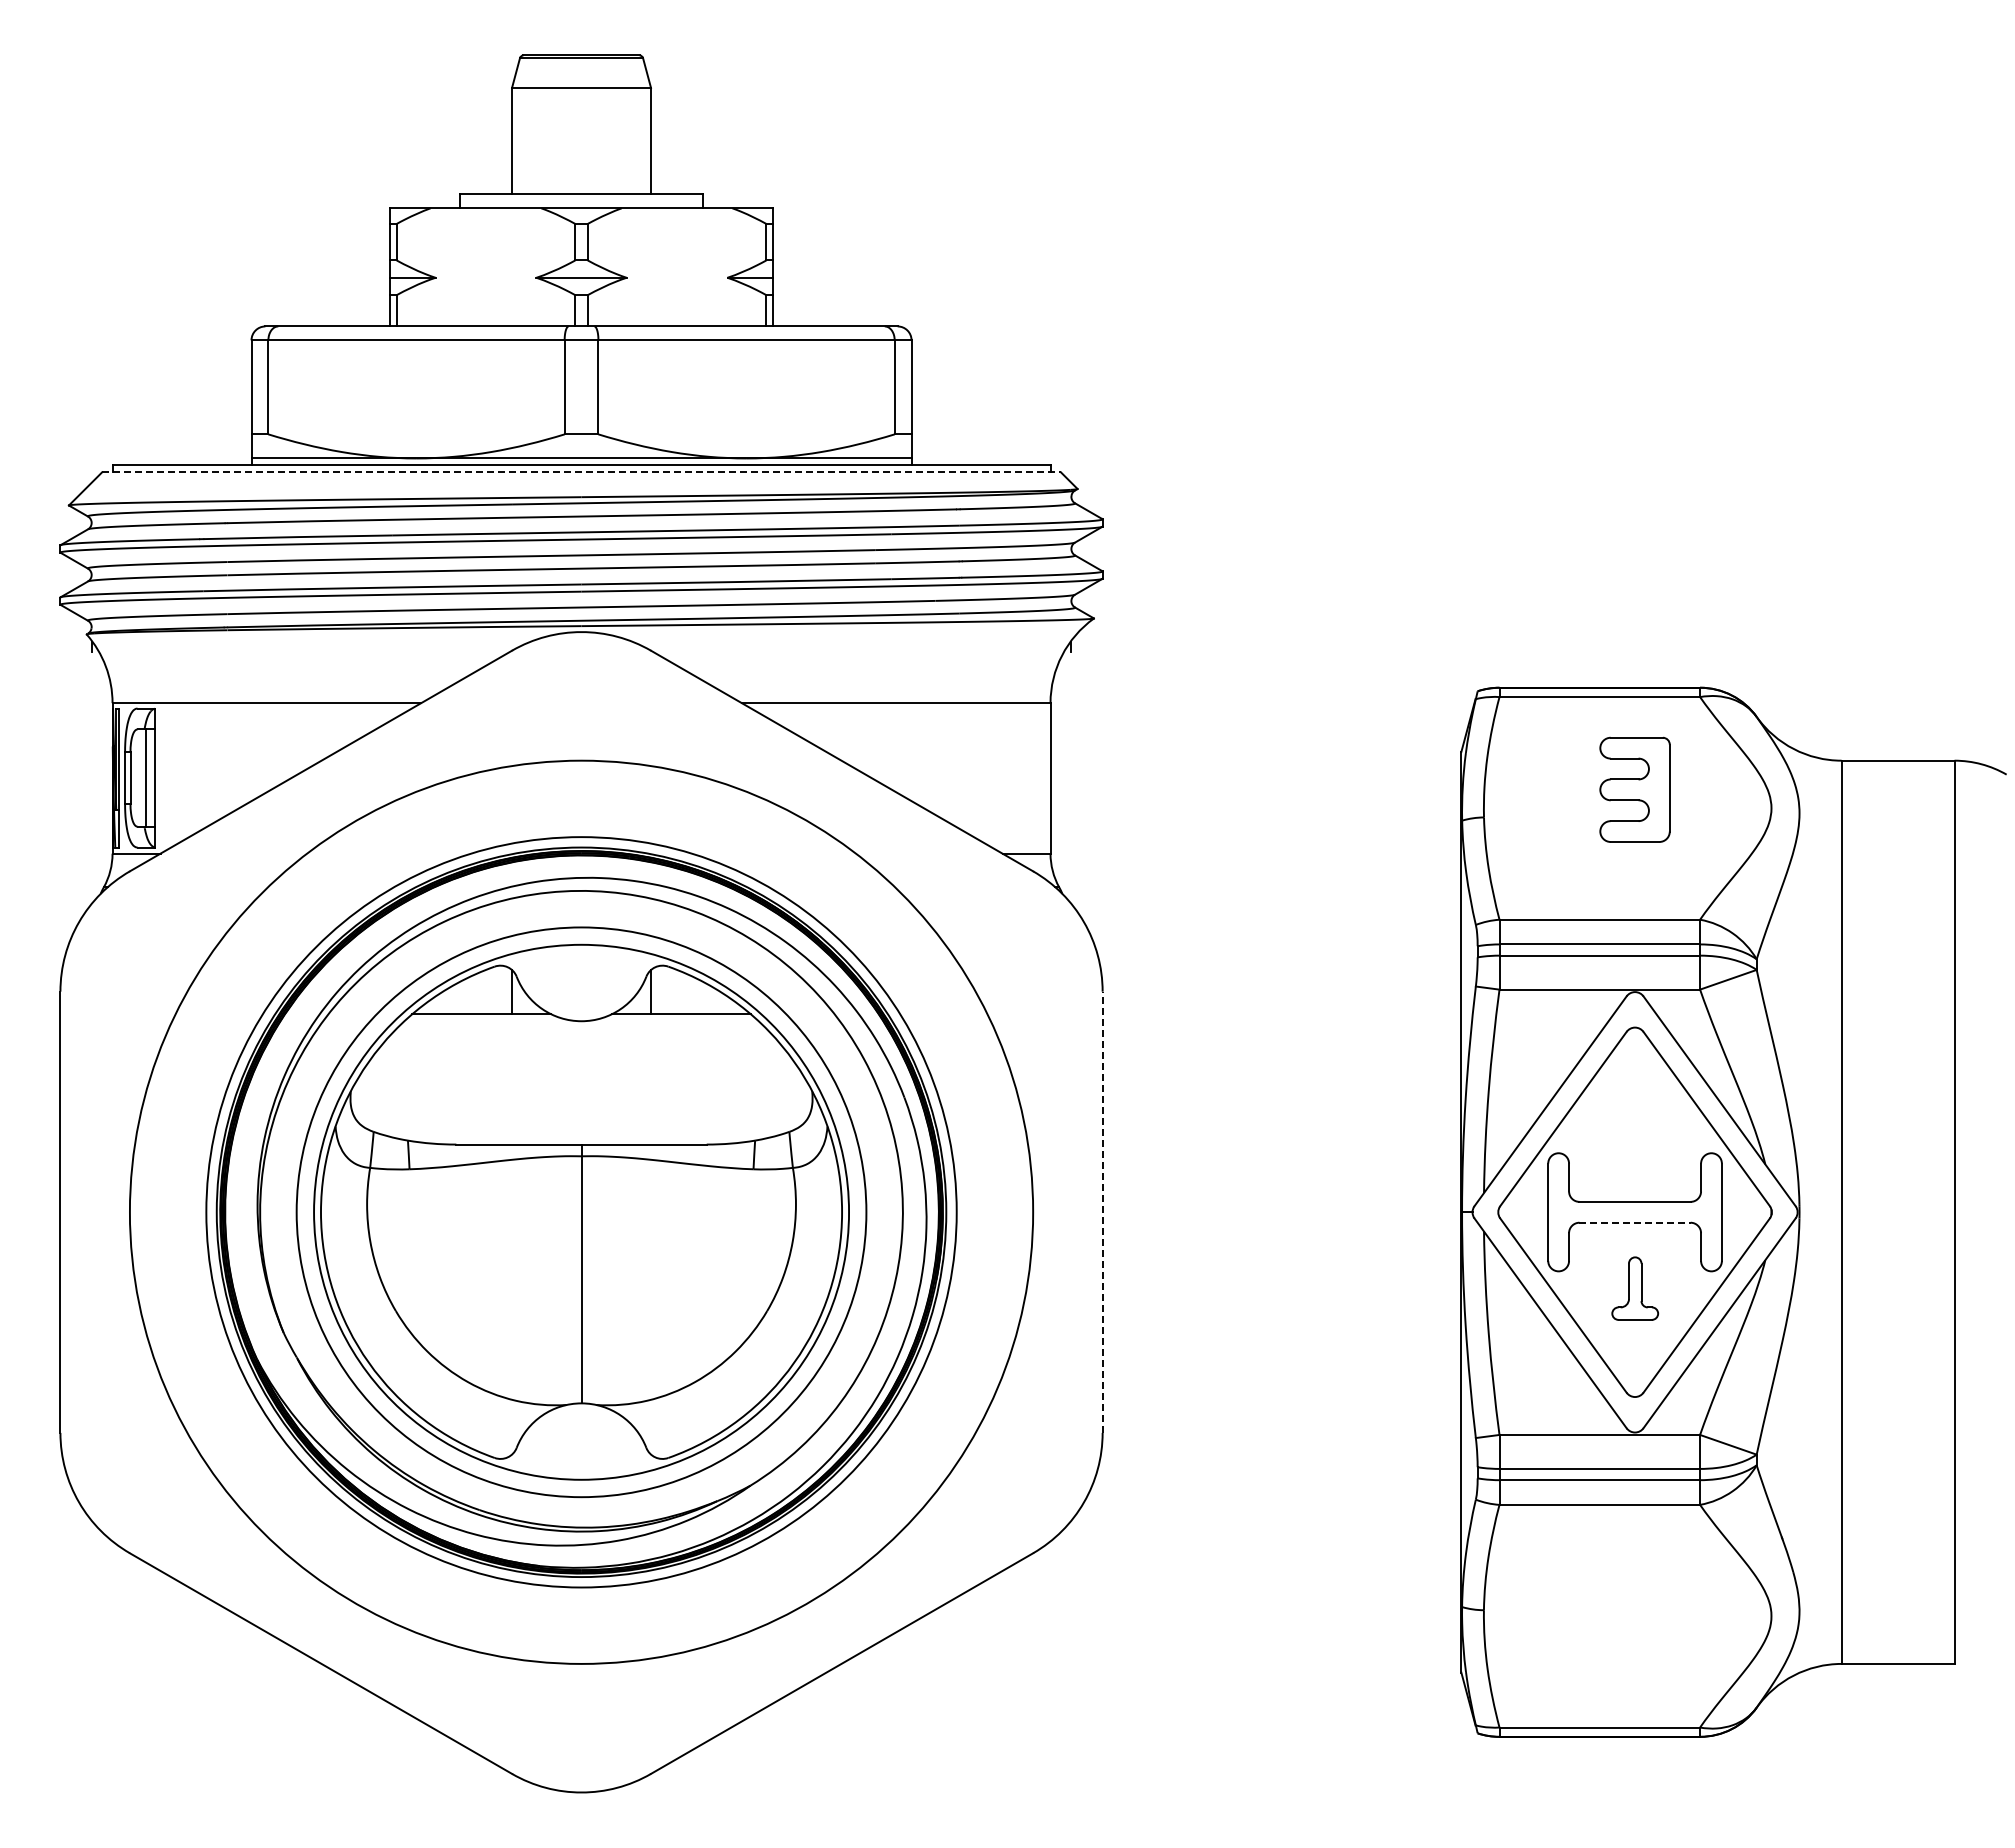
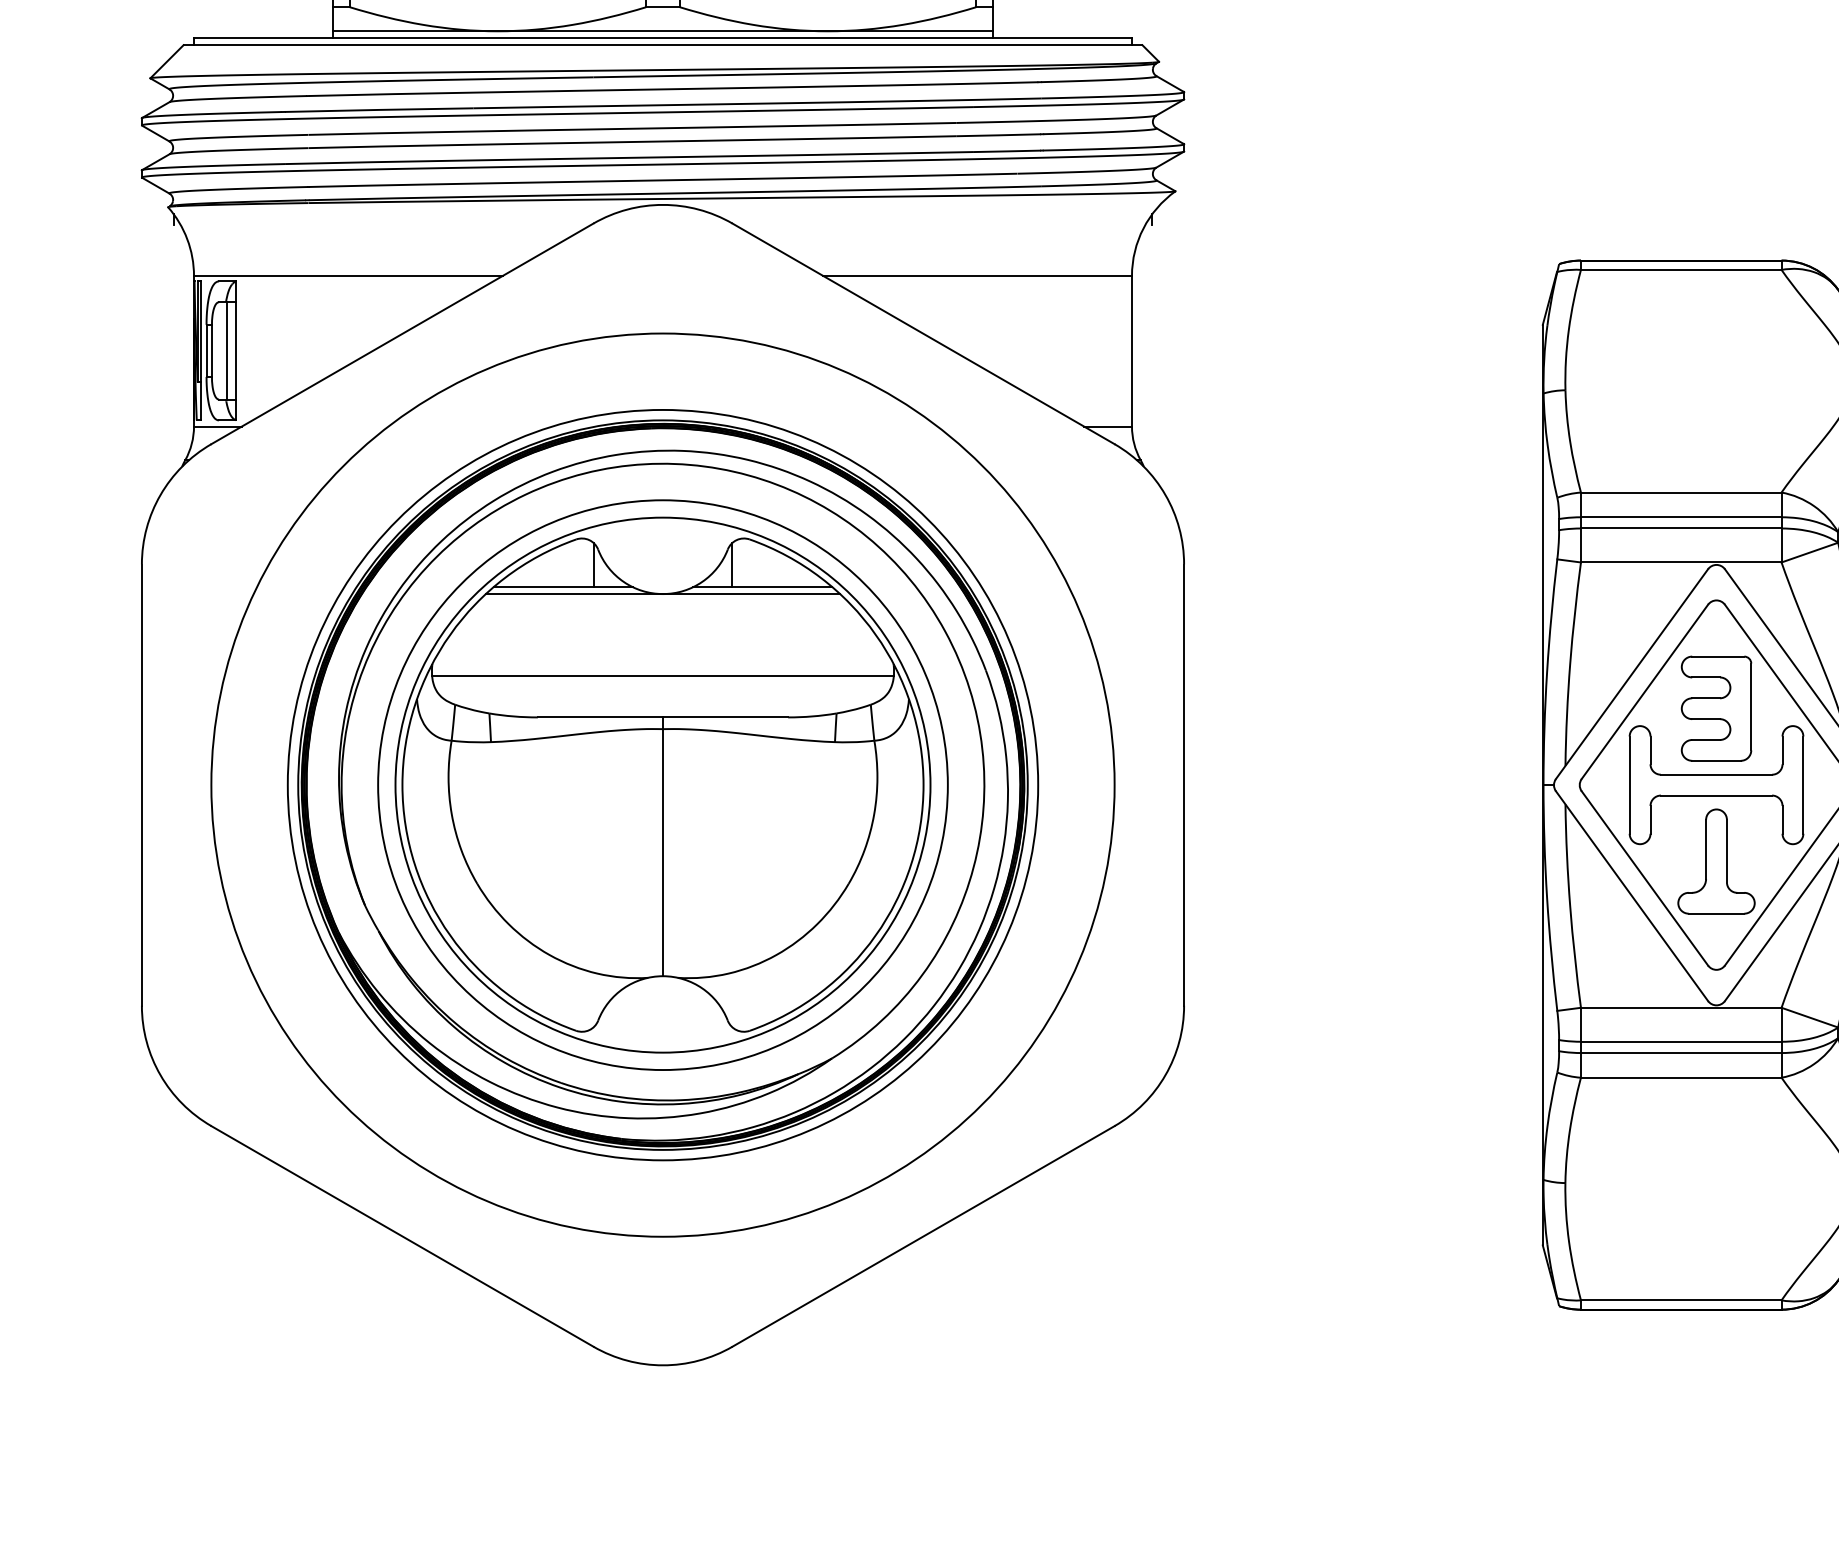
line: (582, 472) -> (663, 45), dashed -> solid
part: (1634, 789) -> (1715, 708), moved
line: (581, 1021) -> (662, 594), added
line: (581, 1103) -> (662, 676), added
line: (1102, 1212) -> (1183, 785), dashed -> solid
line: (1635, 1222) -> (1716, 795), dashed -> solid
part: (1635, 1288) -> (1716, 861), size x1.67

